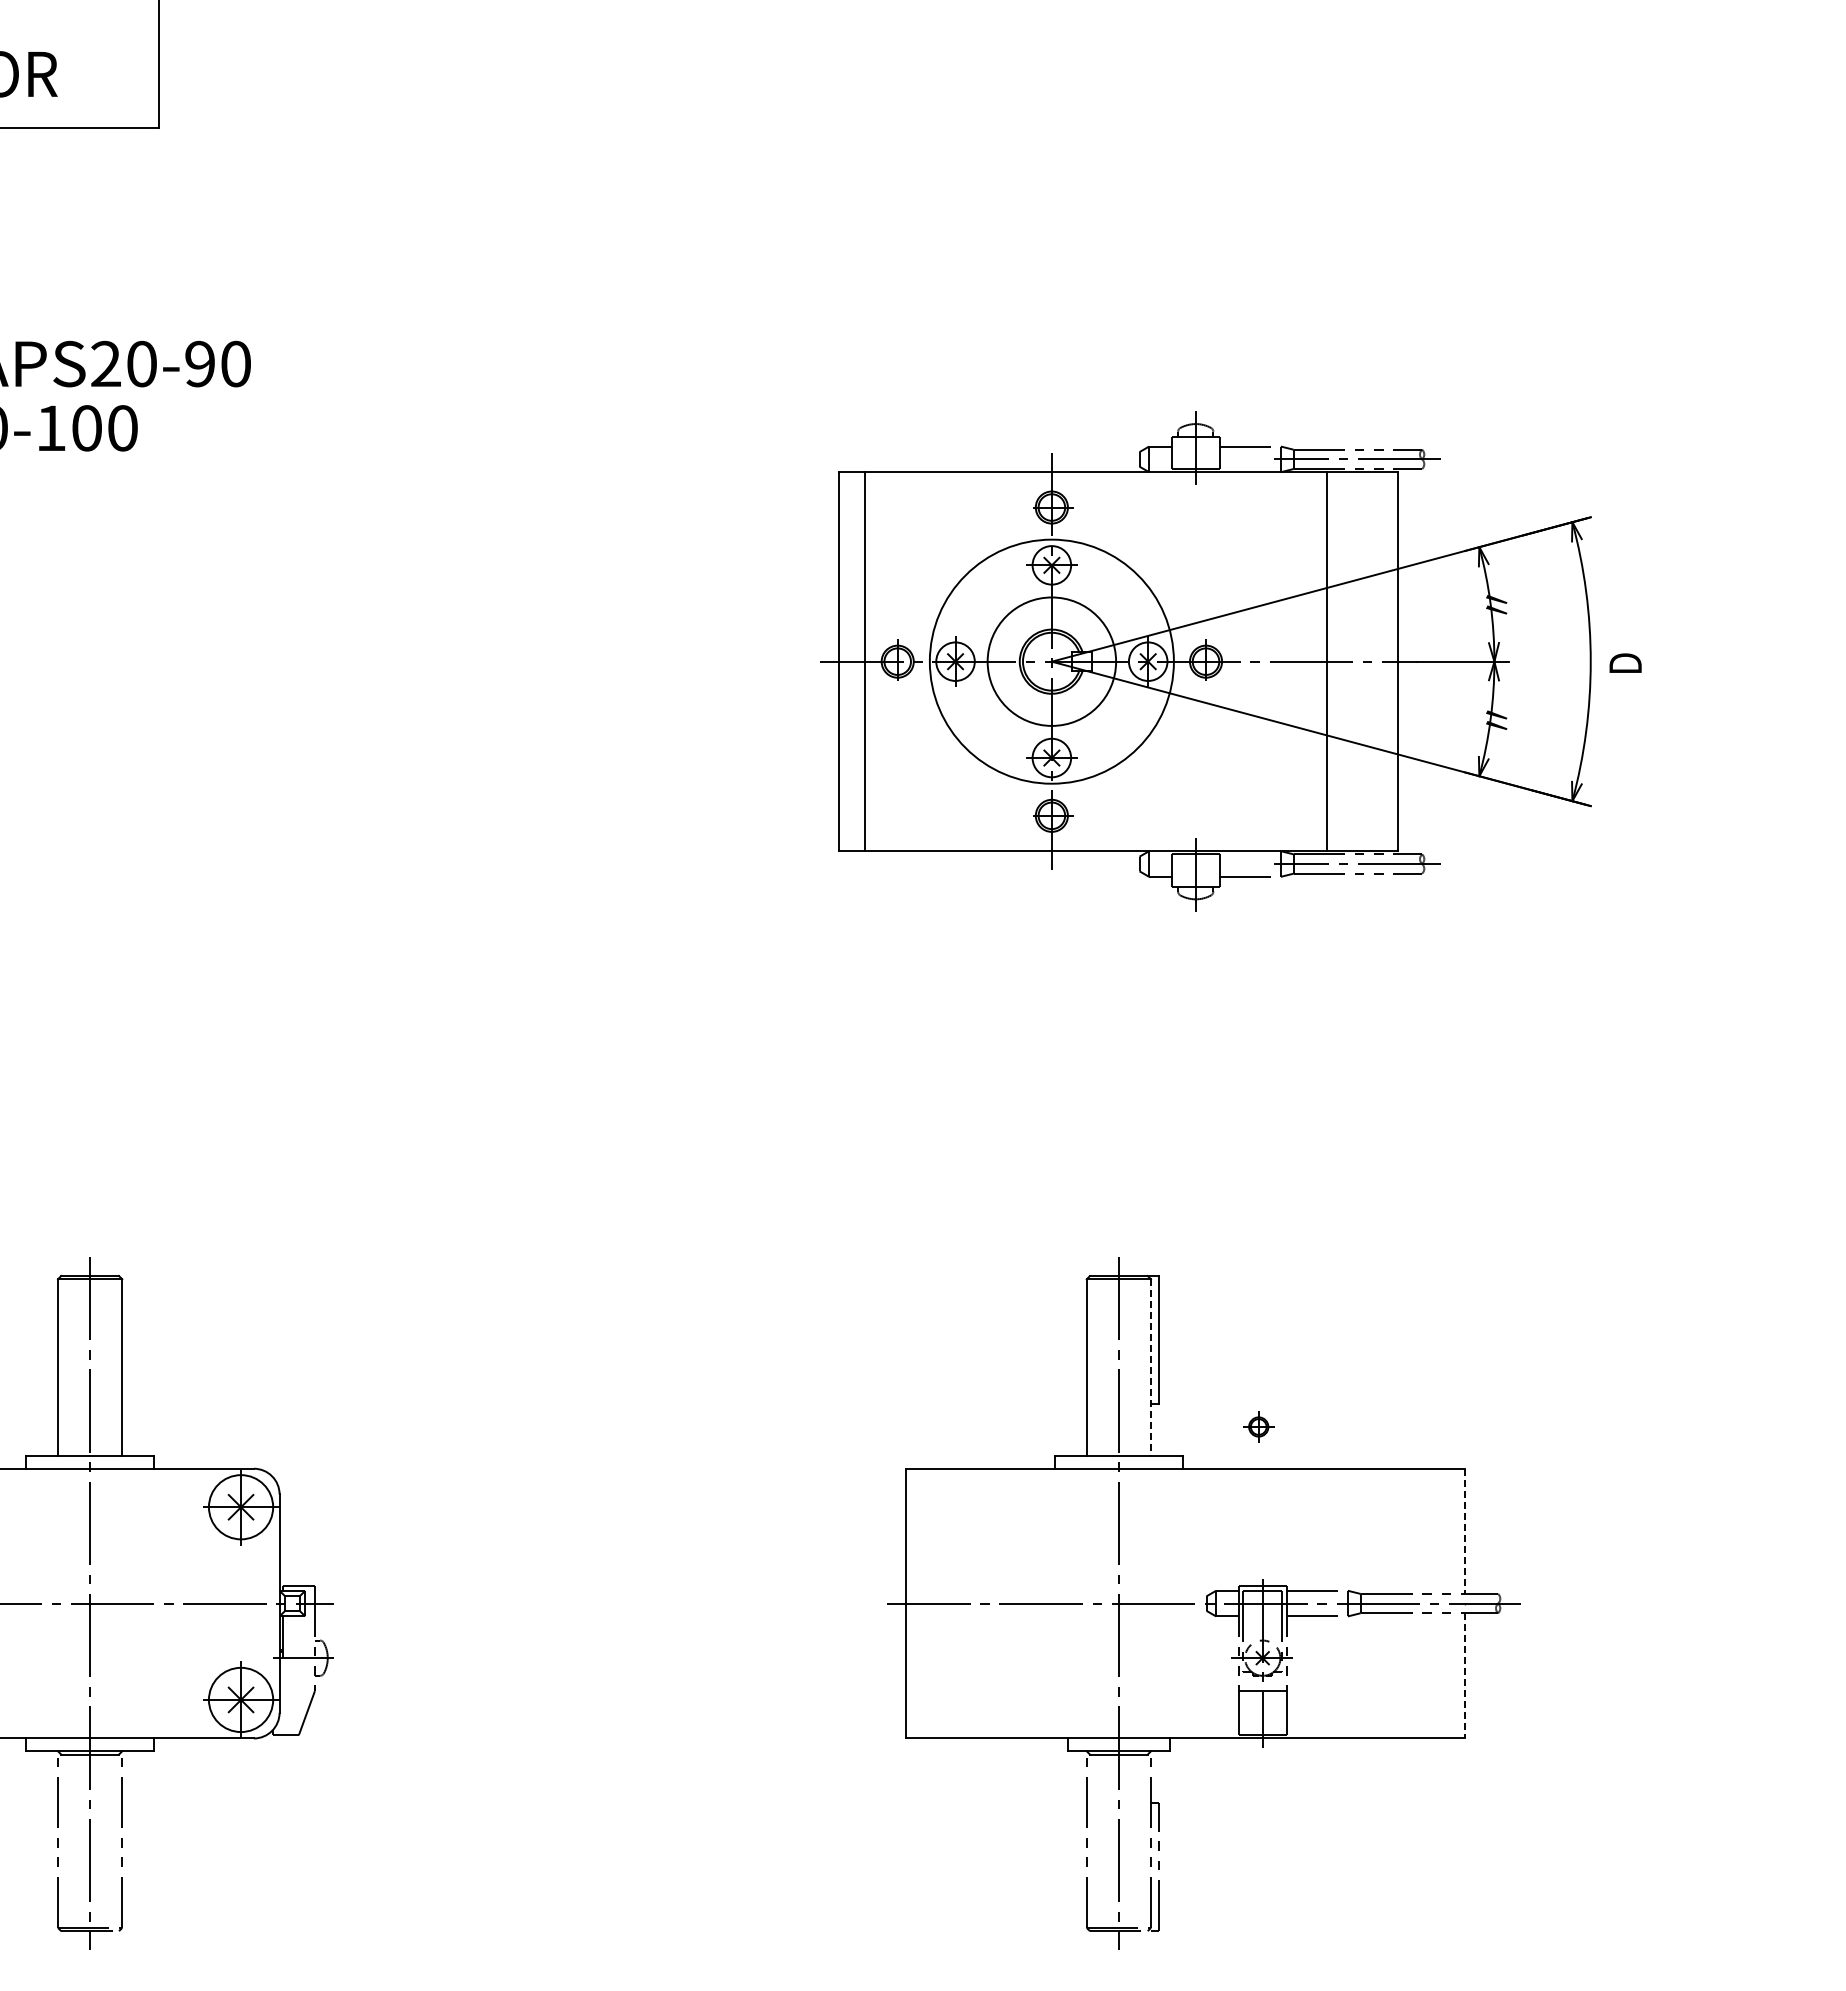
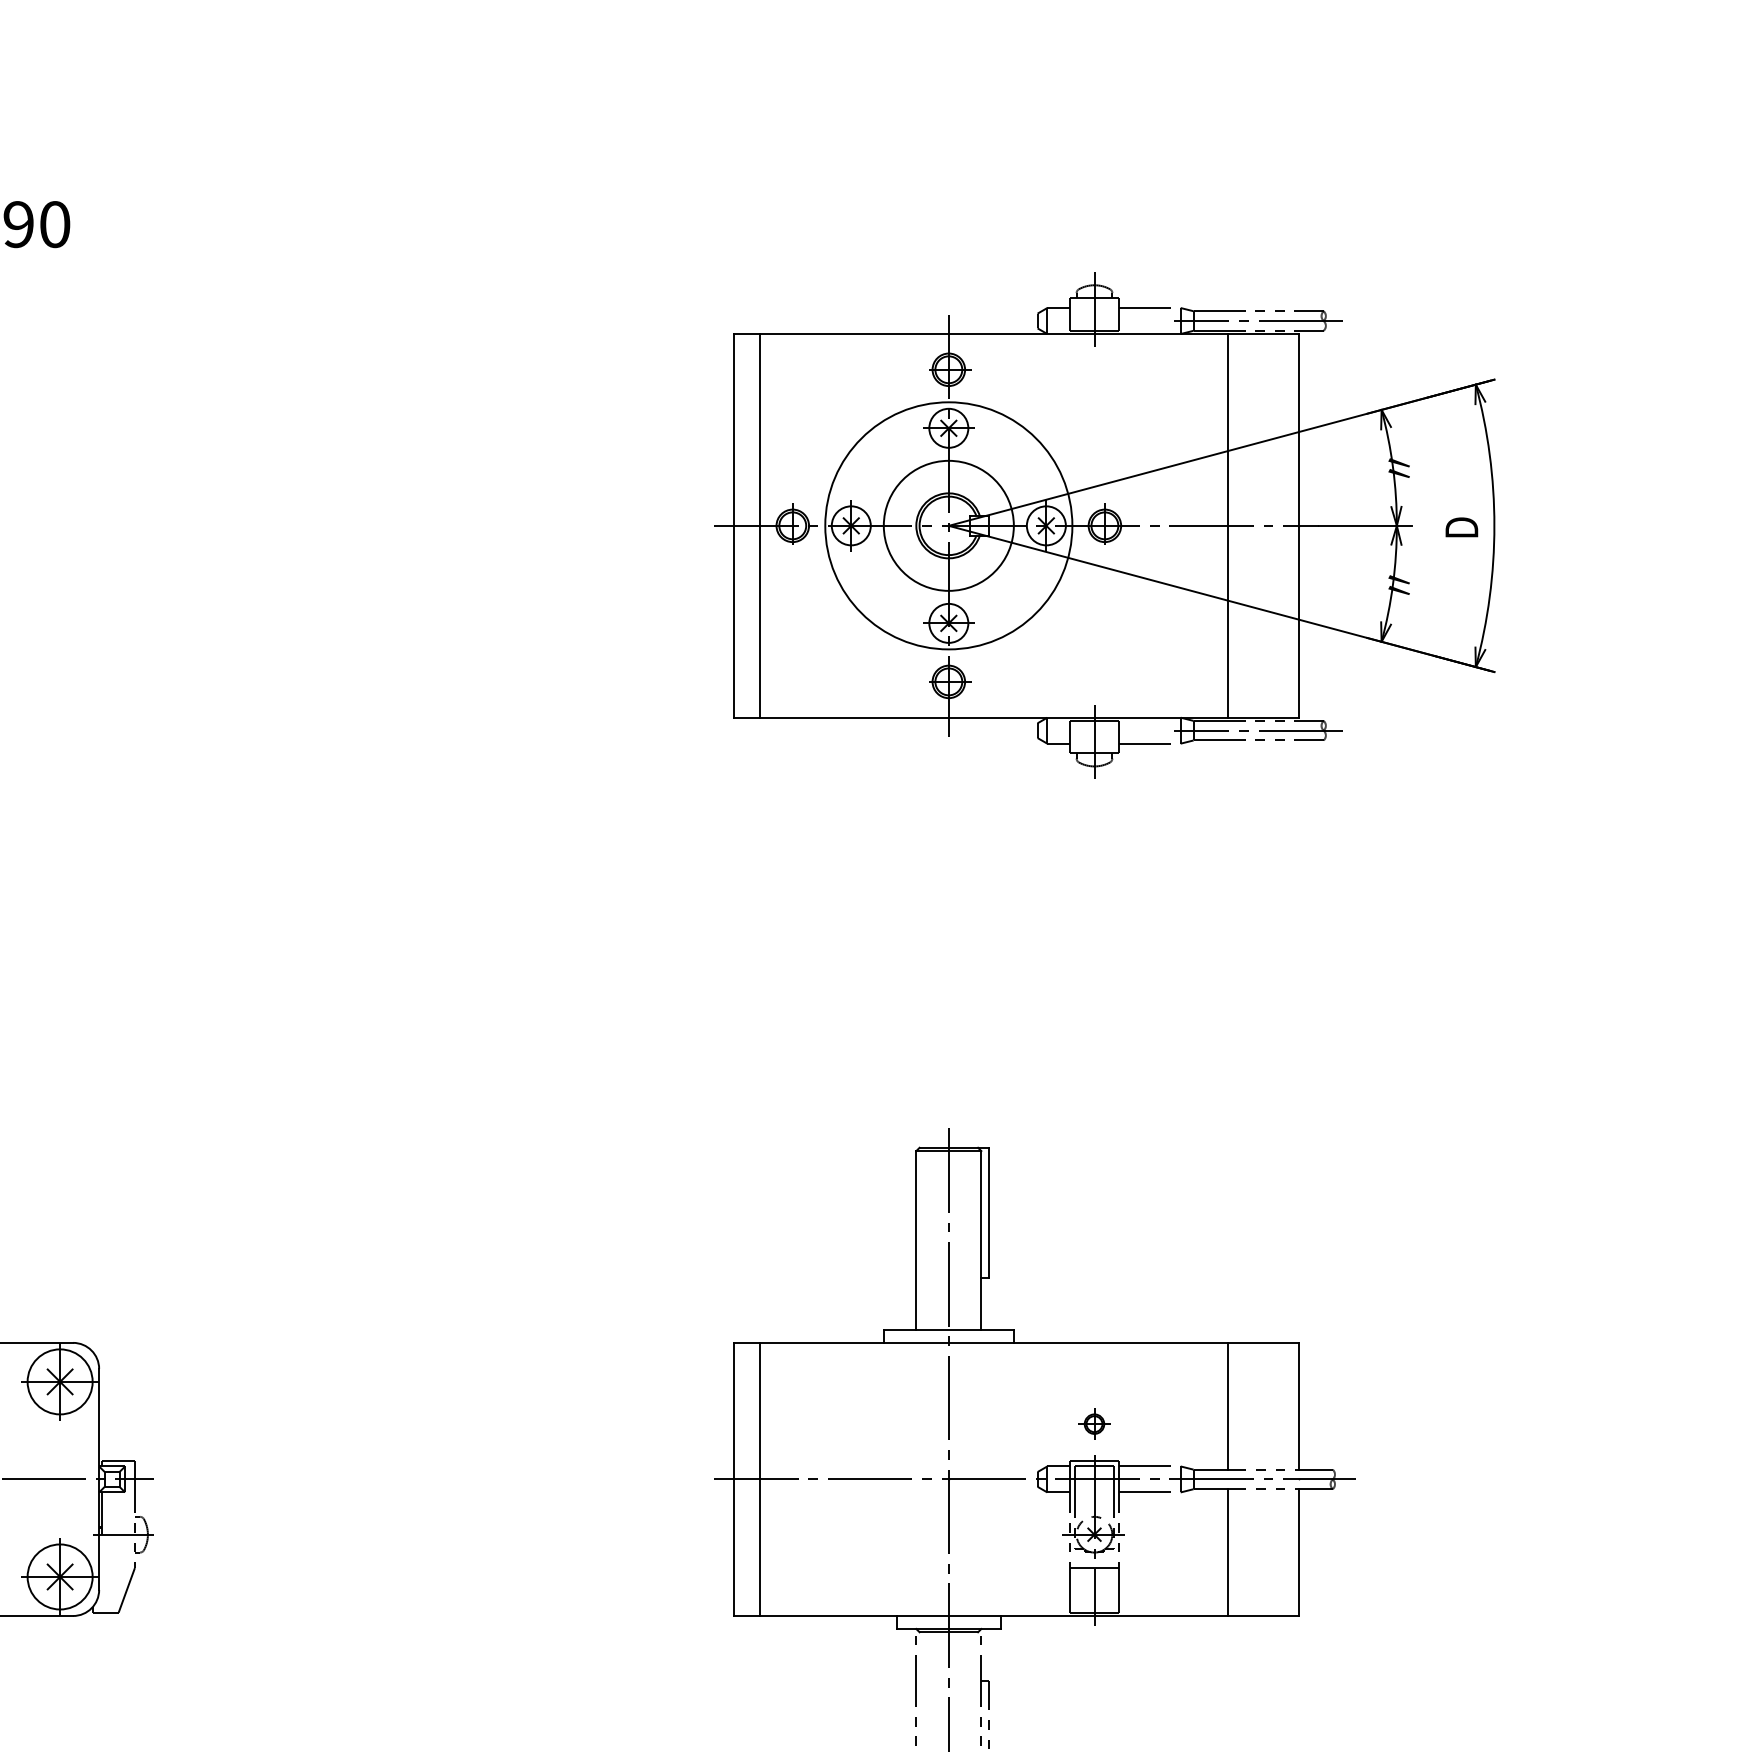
part: (1205, 661) -> (1104, 525), moved
line: (1151, 1368) -> (981, 1241), dashed -> solid
part: (1258, 1426) -> (1094, 1423), moved
line: (1394, 1530) -> (1227, 1405), added
line: (1465, 1531) -> (1299, 1406), dashed -> solid
line: (931, 1603) -> (759, 1479), added
line: (1394, 1675) -> (1227, 1552), added
line: (1465, 1675) -> (1299, 1552), dashed -> solid

